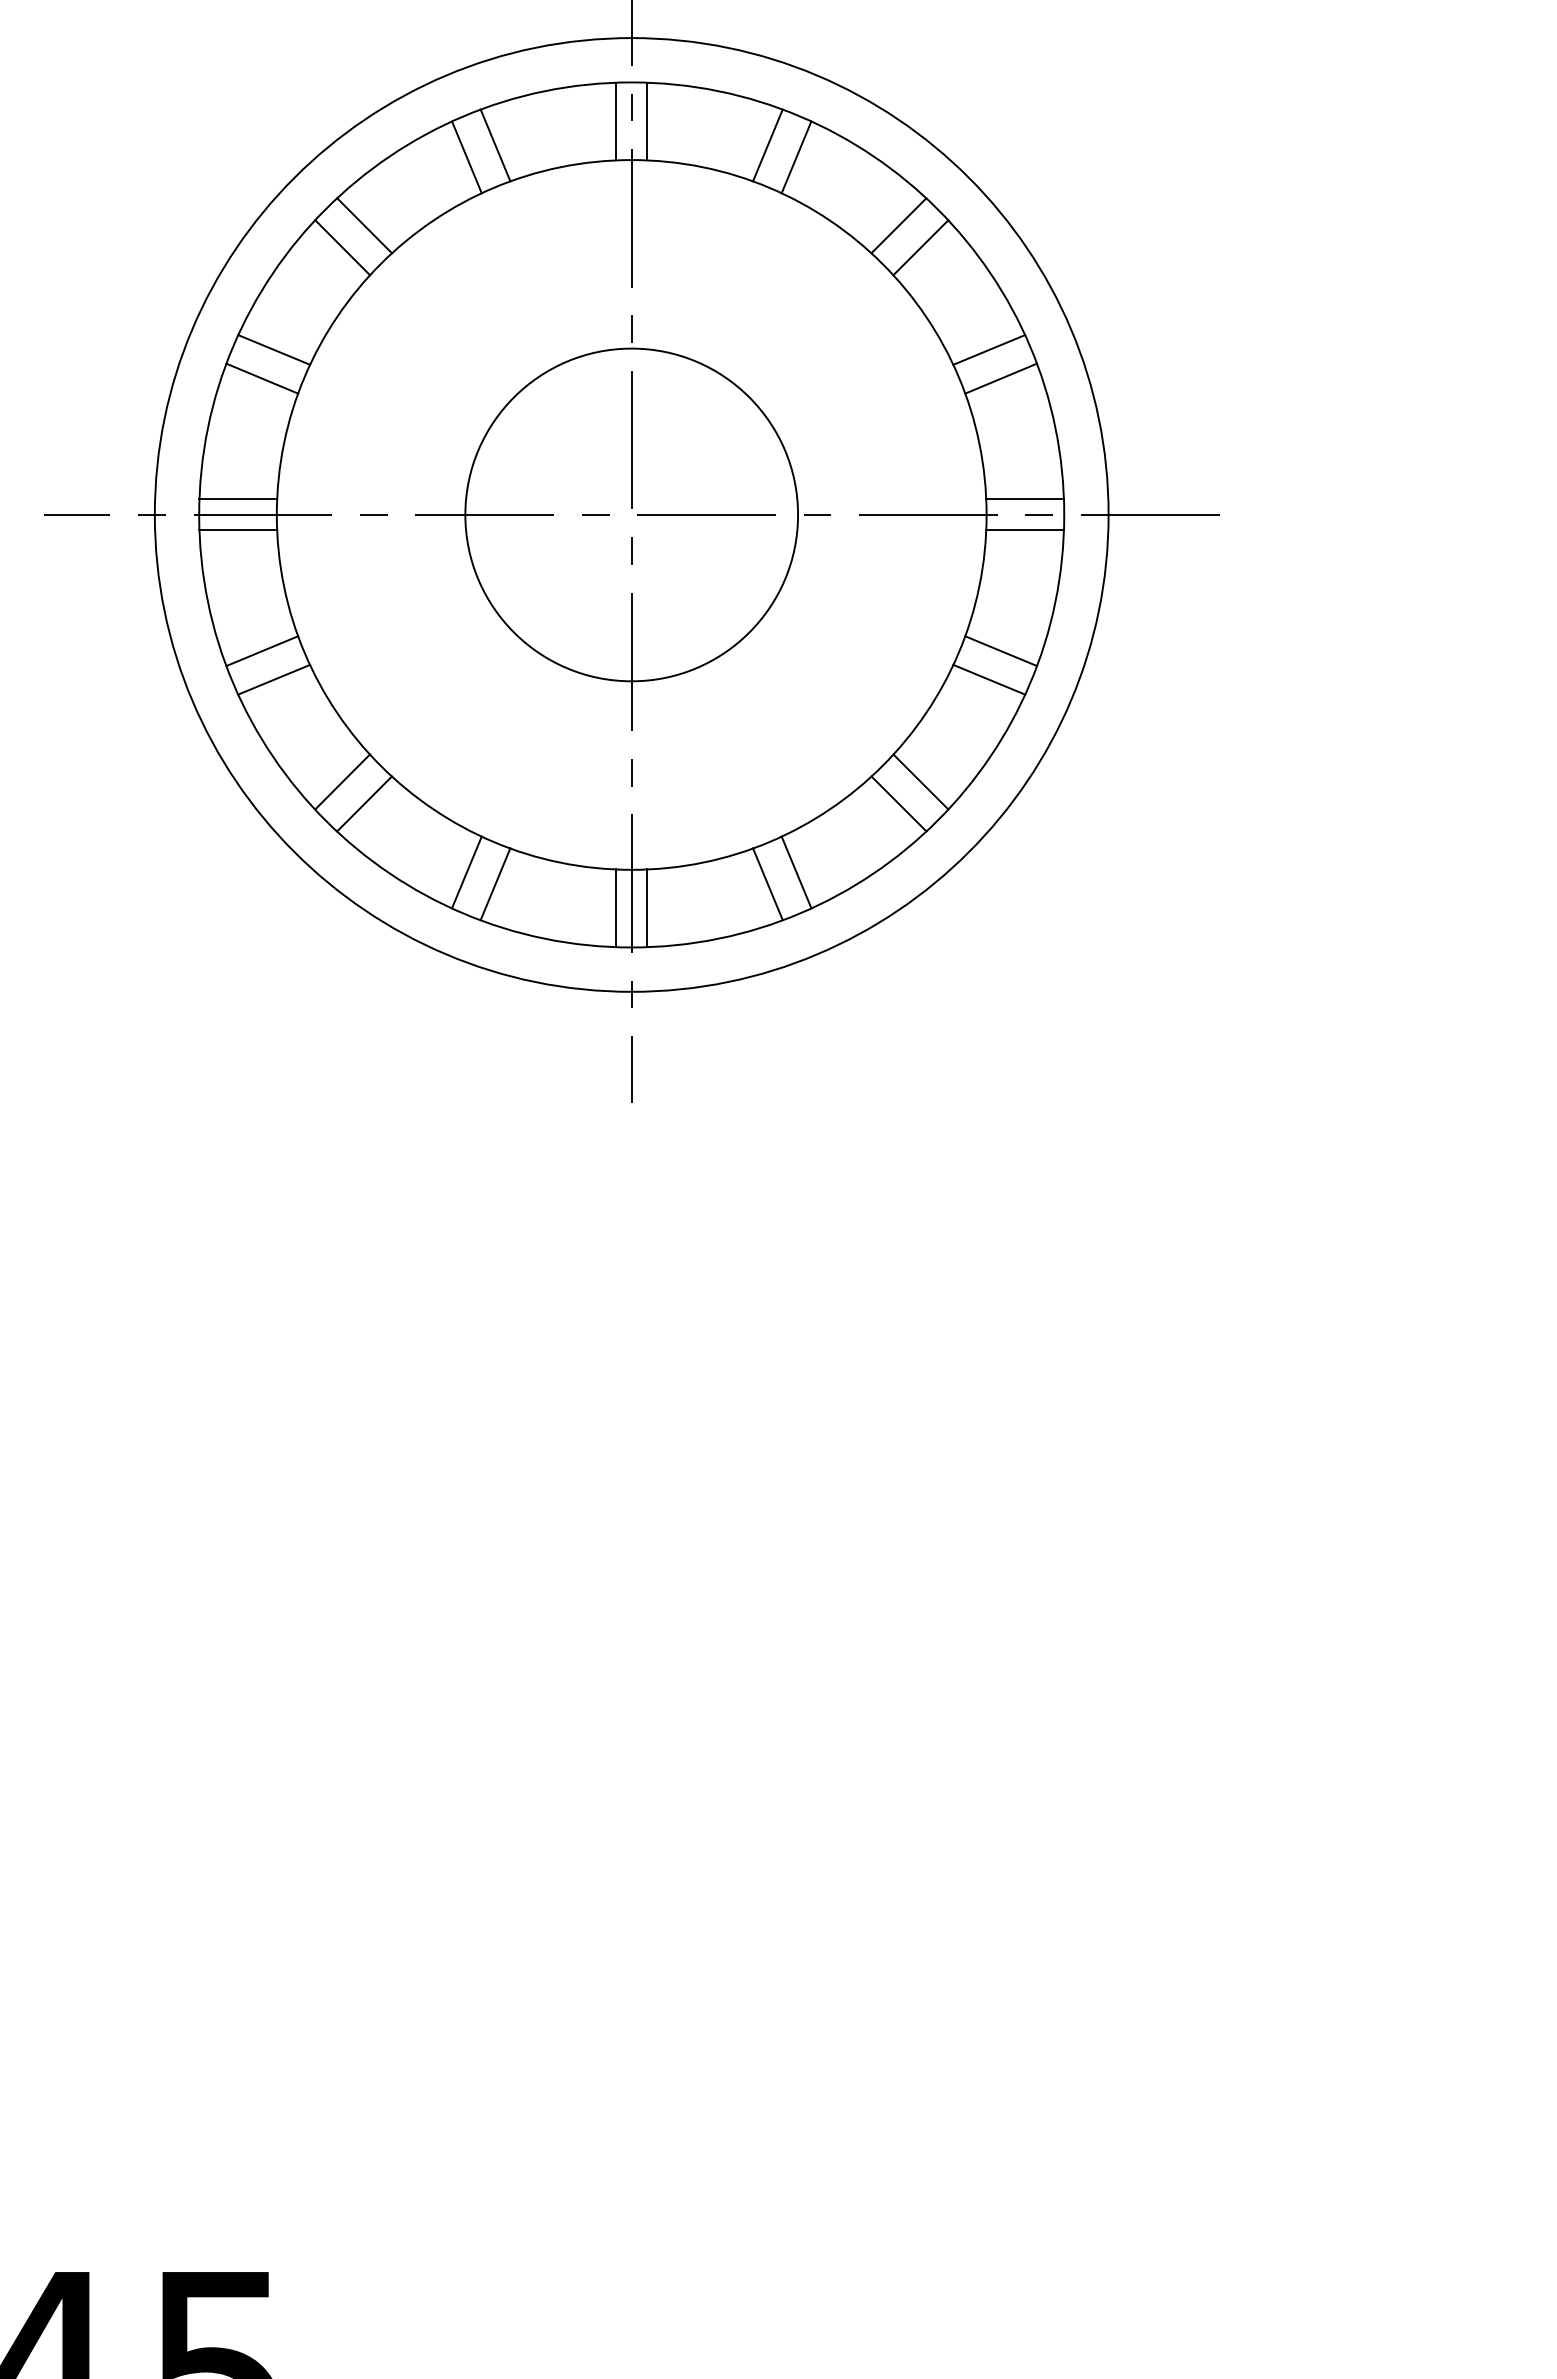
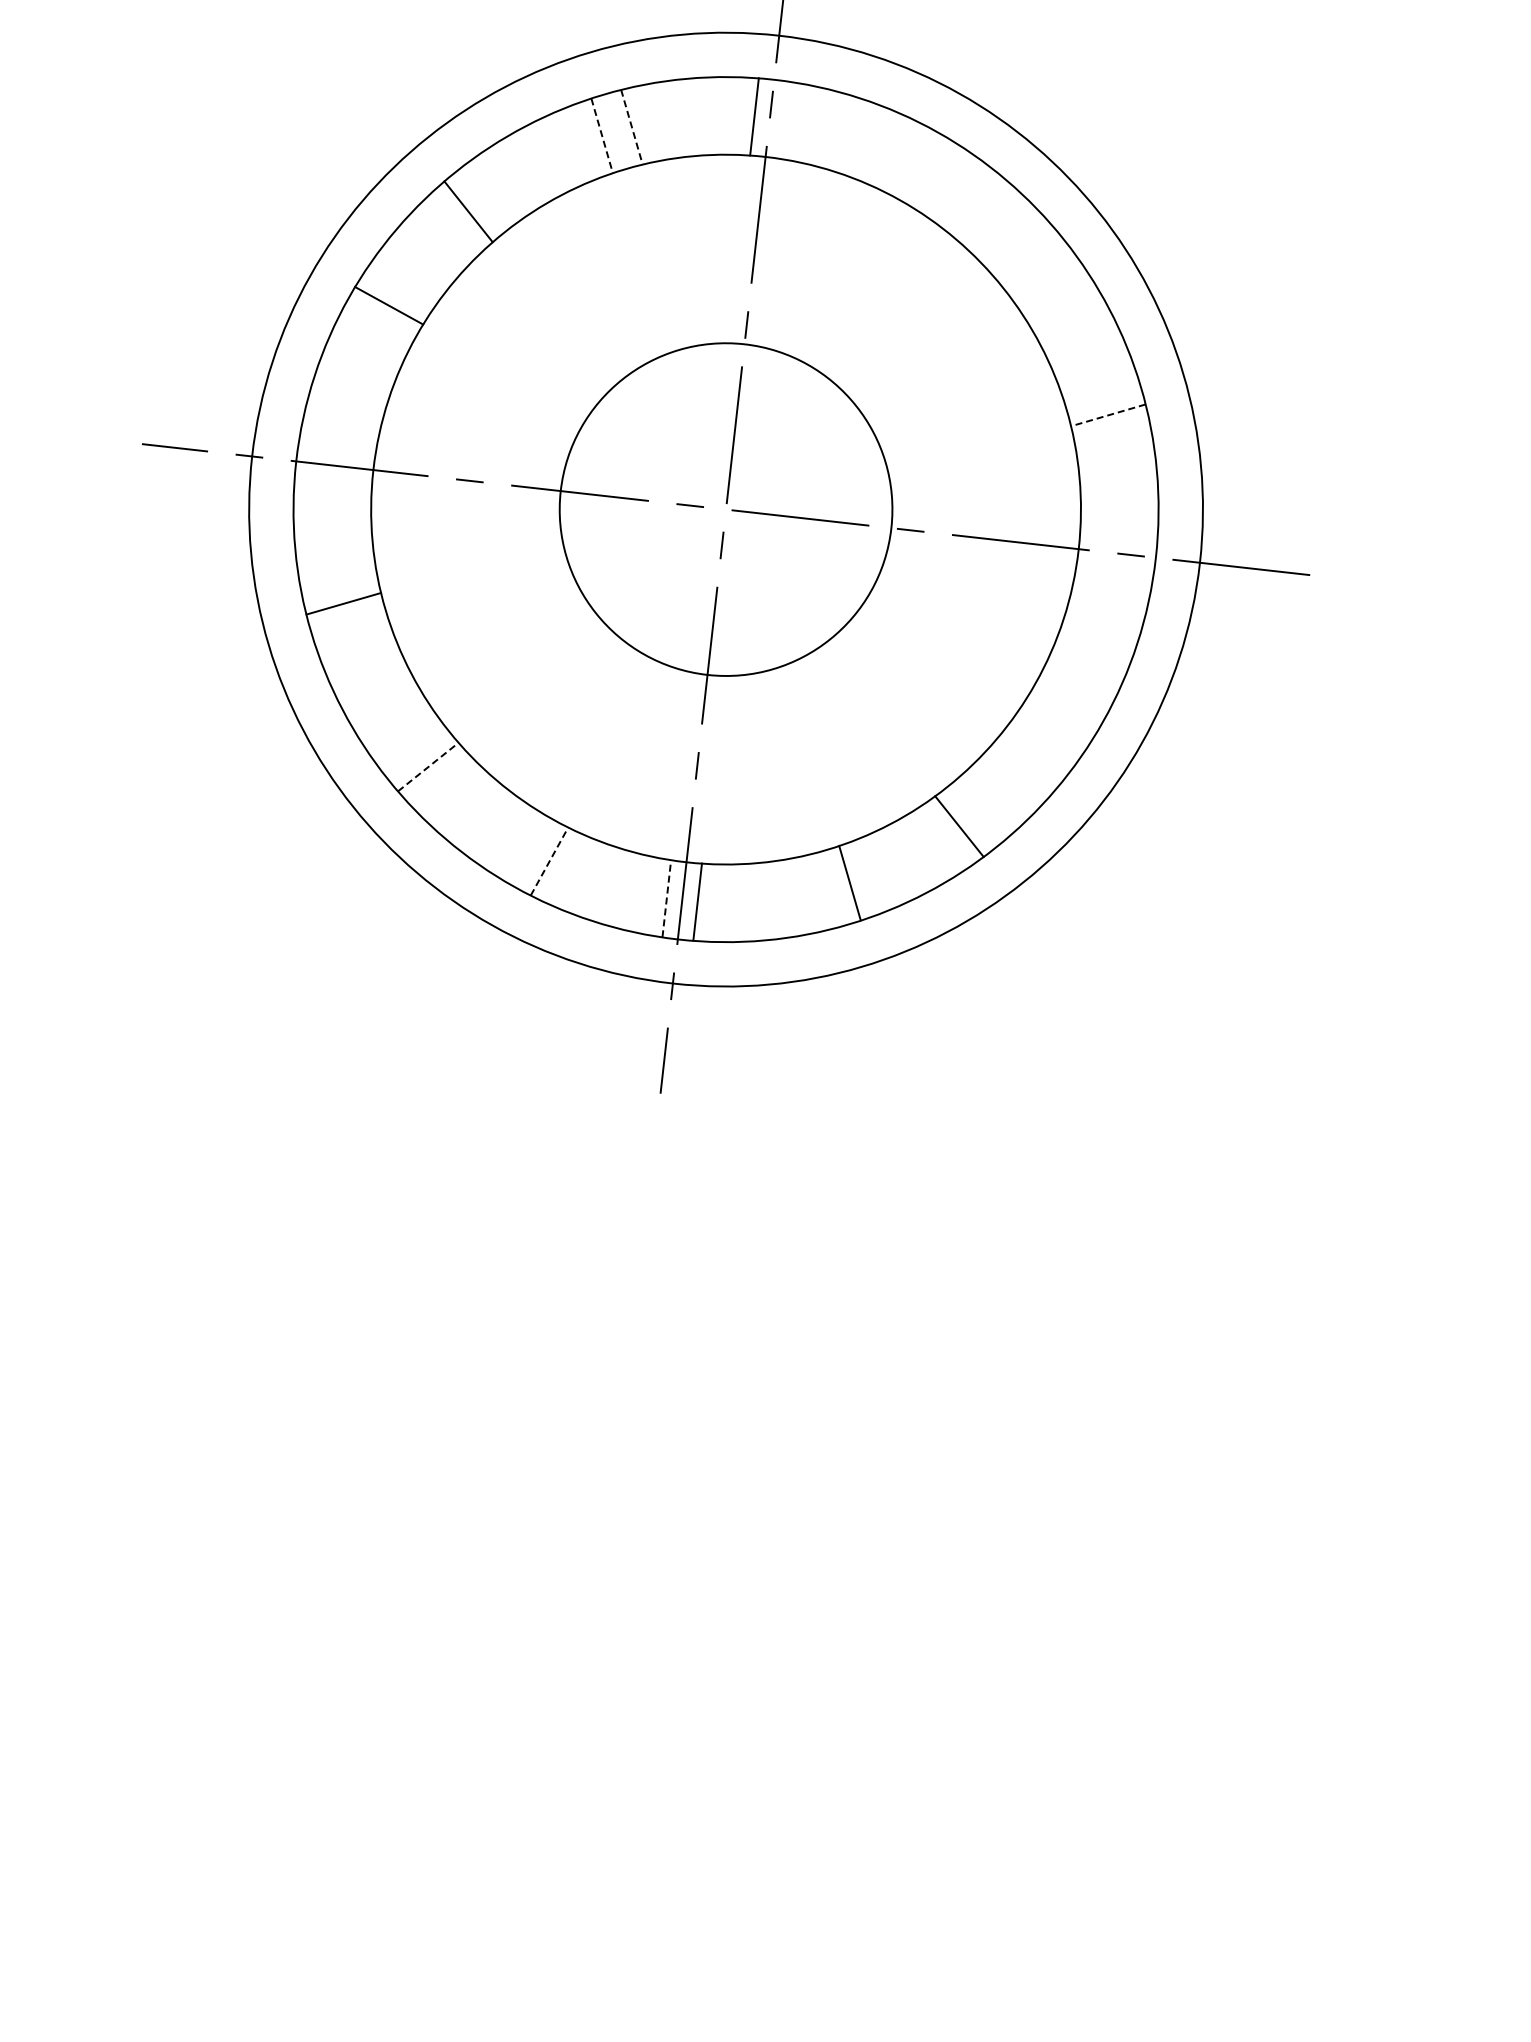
line: (647, 121) -> (785, 120), removed
line: (495, 145) -> (631, 127), solid -> dashed
line: (767, 145) -> (902, 157), removed
line: (466, 157) -> (601, 135), solid -> dashed
line: (796, 157) -> (929, 172), removed
line: (364, 225) -> (492, 192), removed
line: (898, 225) -> (1023, 251), removed
line: (920, 247) -> (1042, 276), removed
line: (989, 349) -> (1100, 385), removed
line: (262, 378) -> (374, 332), removed
line: (1001, 378) -> (1108, 415), solid -> dashed
line: (238, 499) -> (337, 450), removed
line: (1025, 499) -> (1119, 538), removed
line: (238, 530) -> (333, 481), removed
line: (1025, 530) -> (1115, 568), removed
line: (1000, 651) -> (1077, 686), removed
line: (274, 679) -> (352, 633), removed
line: (989, 679) -> (1063, 713), removed
line: (342, 781) -> (408, 742), removed
line: (920, 781) -> (983, 806), removed
line: (364, 803) -> (428, 766), solid -> dashed
line: (466, 872) -> (522, 846), removed
line: (495, 884) -> (549, 861), solid -> dashed
line: (767, 884) -> (819, 891), removed
line: (616, 908) -> (667, 899), solid -> dashed

